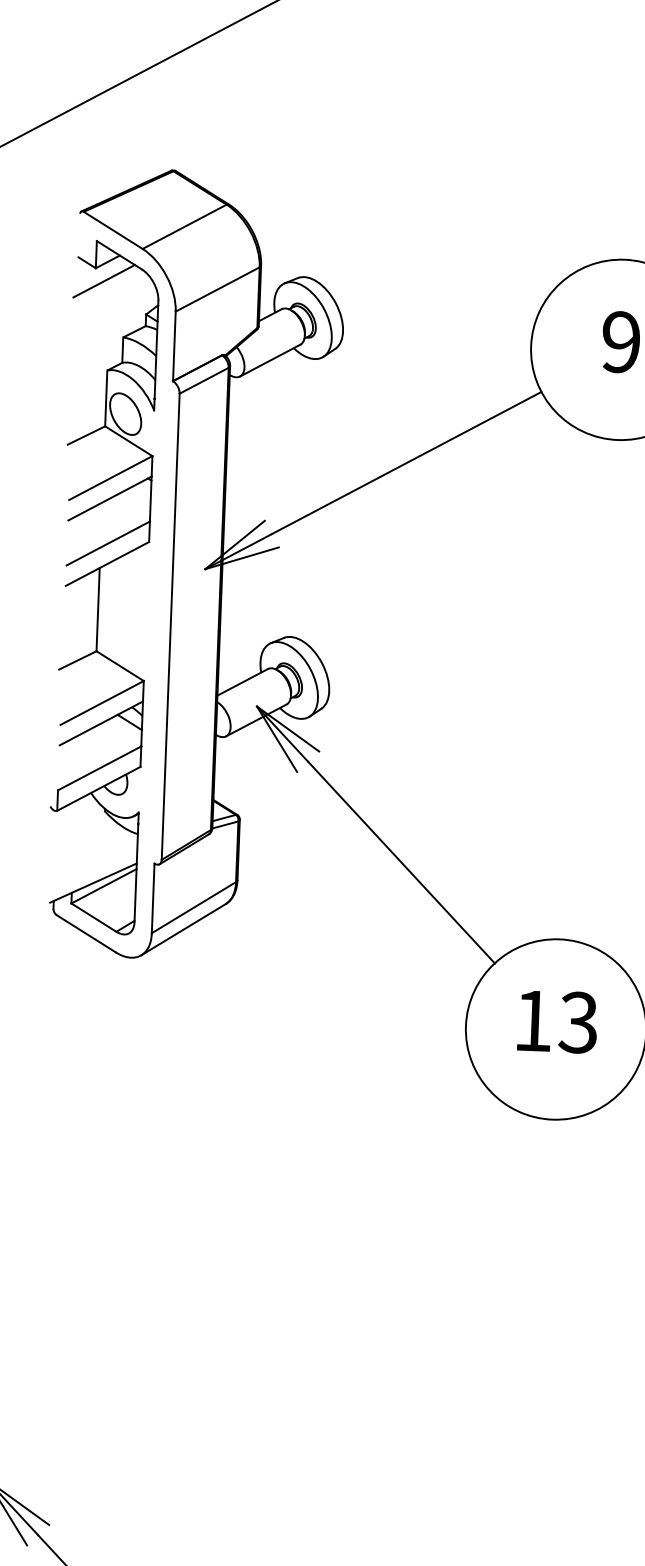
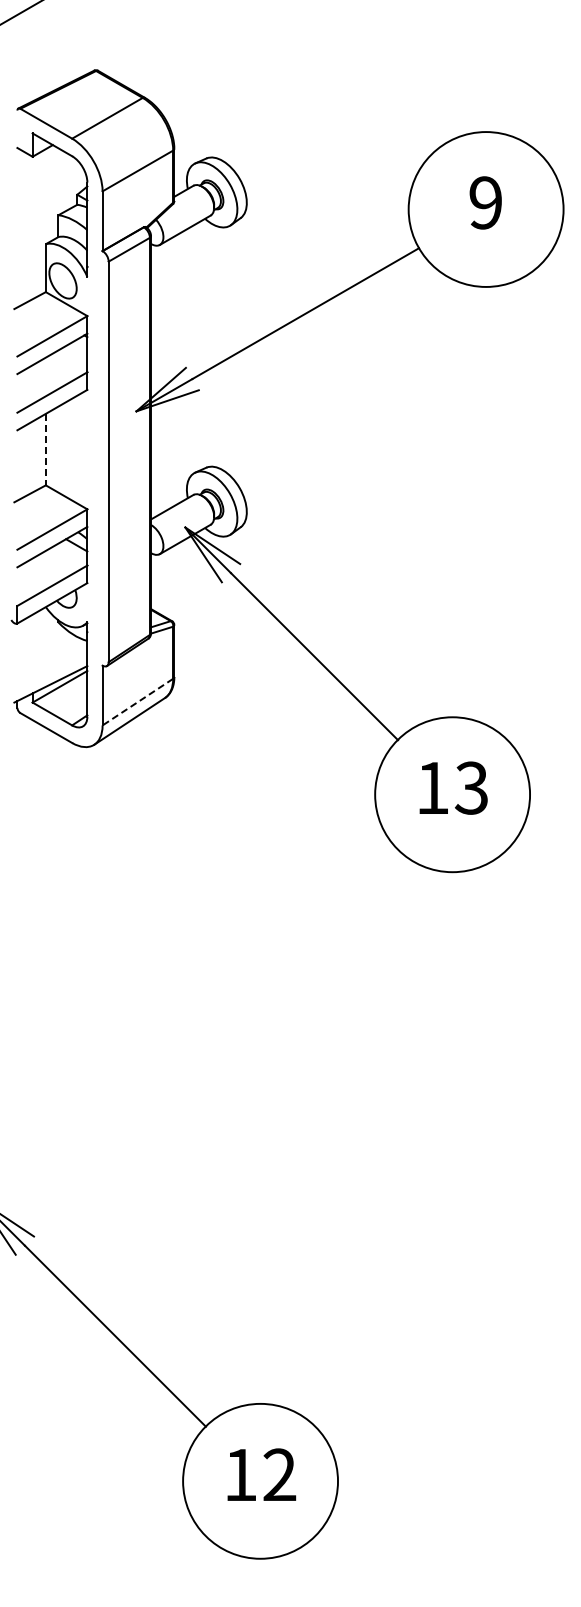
line: (104, 281) -> (40, 167), removed
line: (97, 609) -> (45, 449), solid -> dashed
line: (193, 908) -> (137, 702), solid -> dashed

